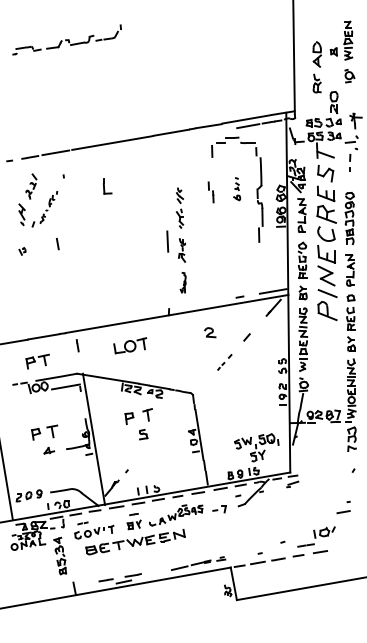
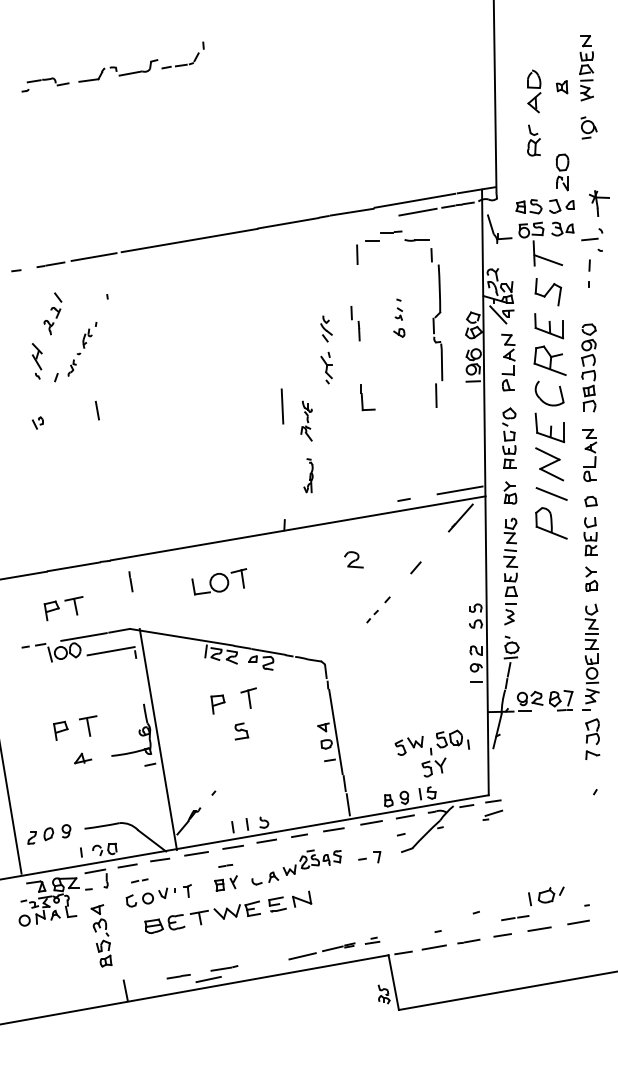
part: (107, 186) -> (367, 397), moved
part: (180, 207) -> (327, 349), moved
part: (343, 507) -> (578, 914), moved

